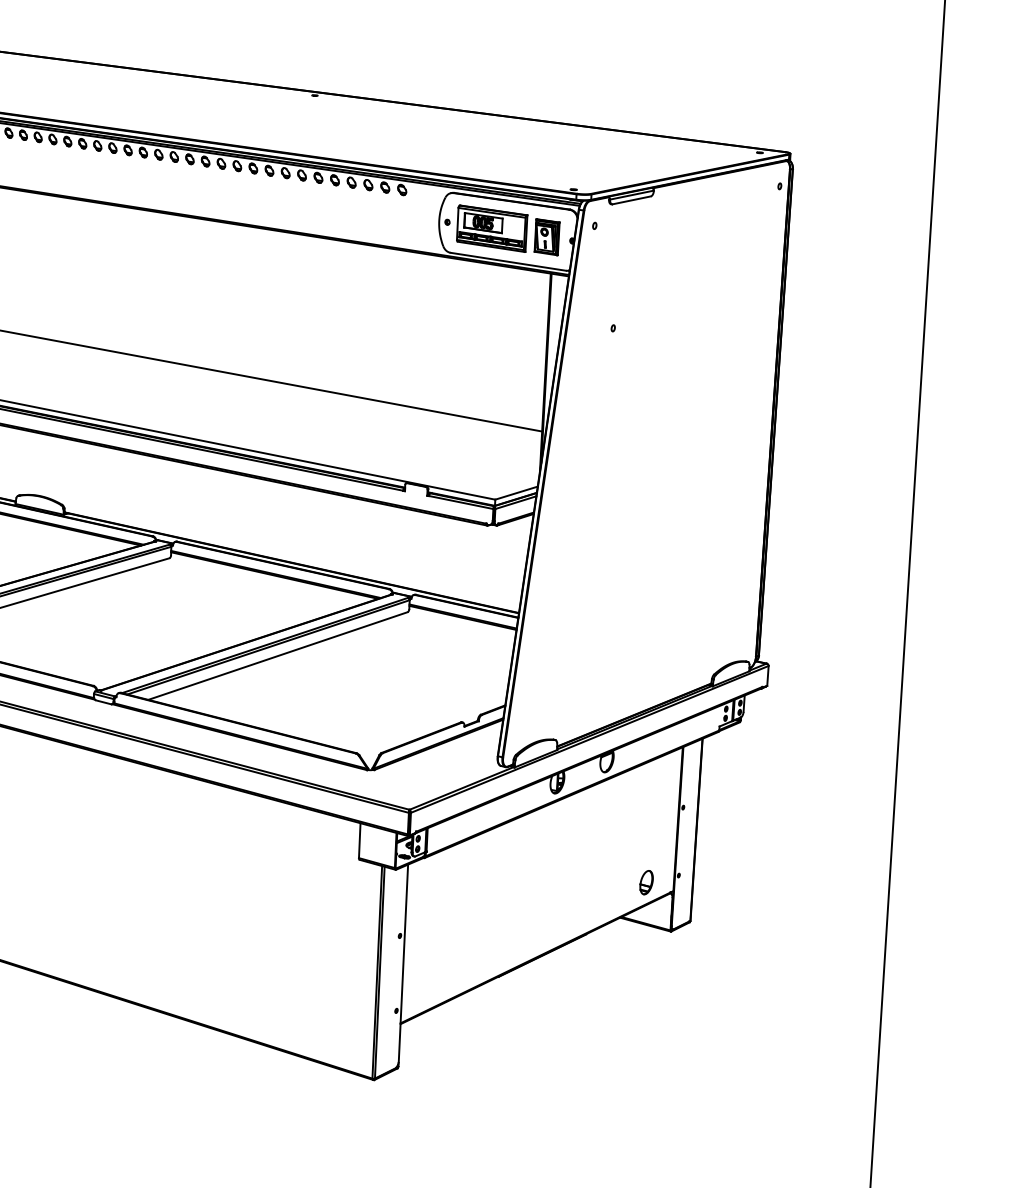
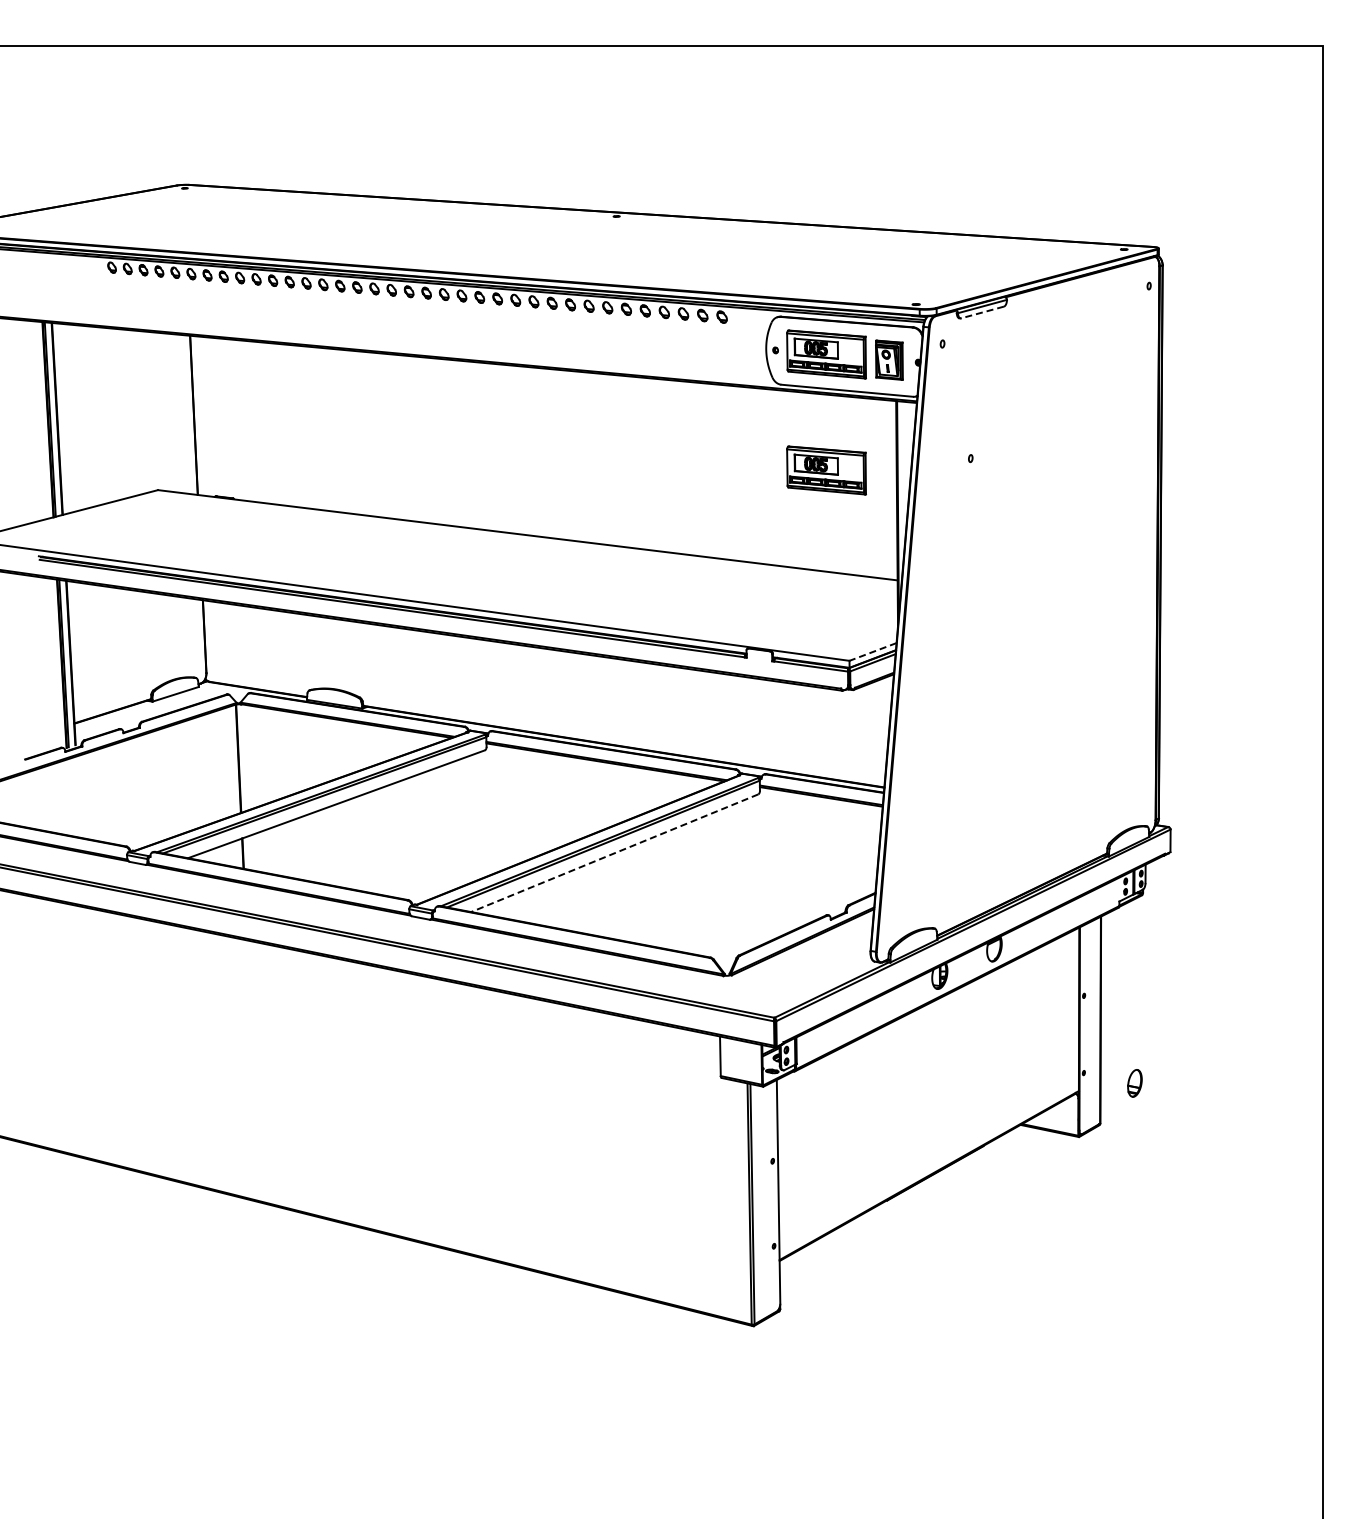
line: (631, 200) -> (982, 312), solid -> dashed
part: (485, 330) -> (826, 470), added
line: (516, 493) -> (872, 652), solid -> dashed
line: (277, 656) -> (614, 853), solid -> dashed
part: (646, 882) -> (1134, 1083), moved

